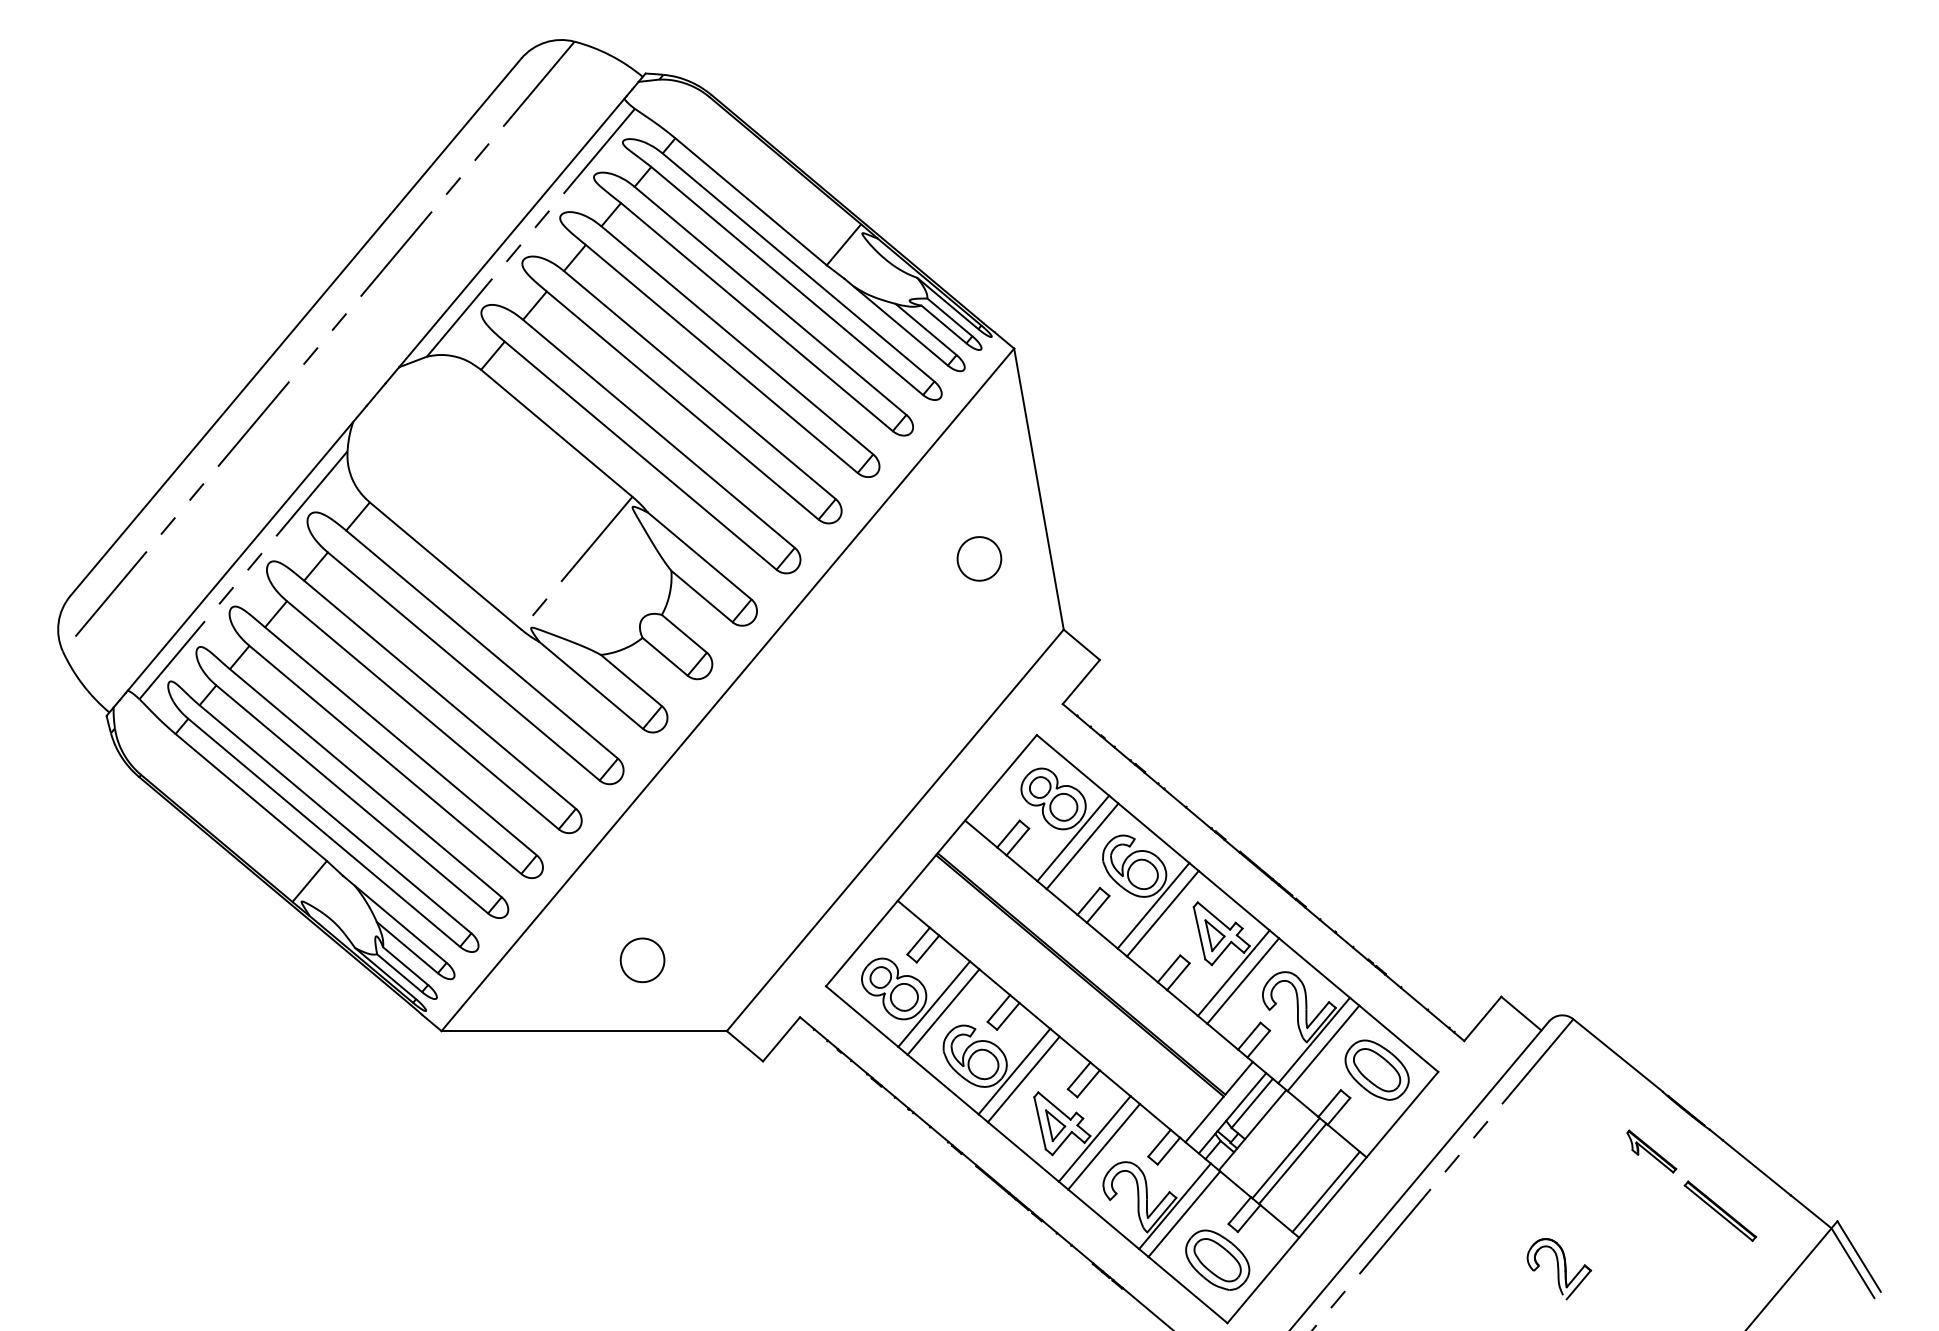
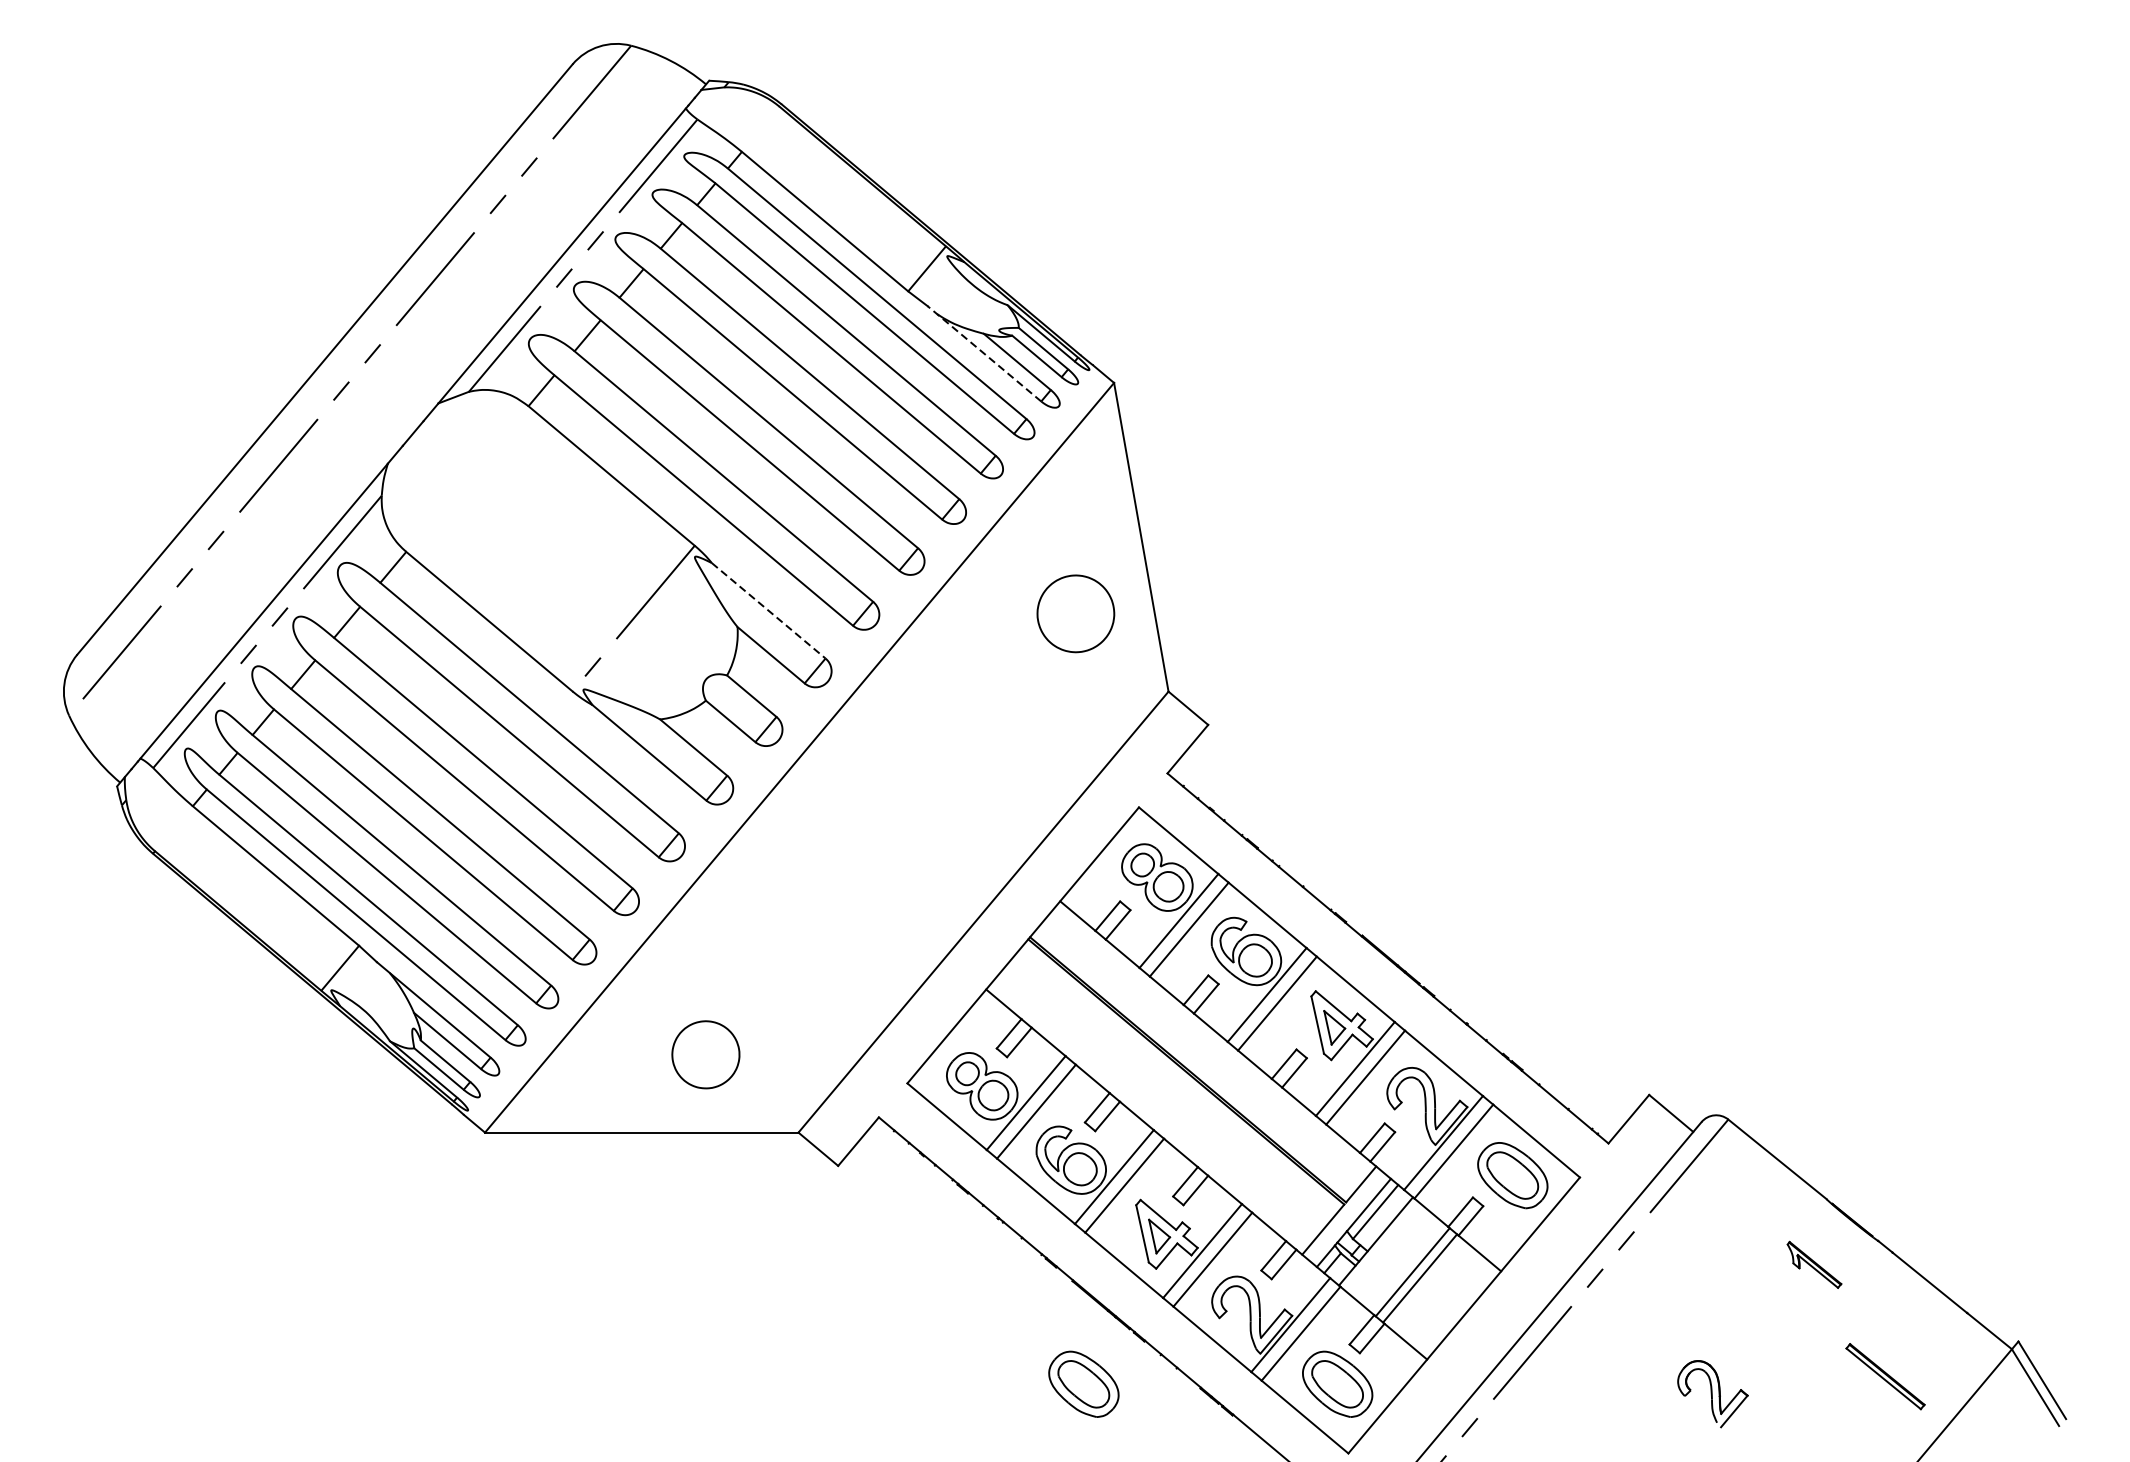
line: (896, 322) -> (984, 354), solid -> dashed
line: (699, 556) -> (768, 611), solid -> dashed
part: (979, 558) -> (1075, 613), size x1.6
part: (642, 960) -> (705, 1055), size x1.4
line: (1325, 1191) -> (1456, 1308), removed
part: (1720, 1210) -> (1885, 1375), moved
part: (986, 1259) -> (1083, 1383), added

